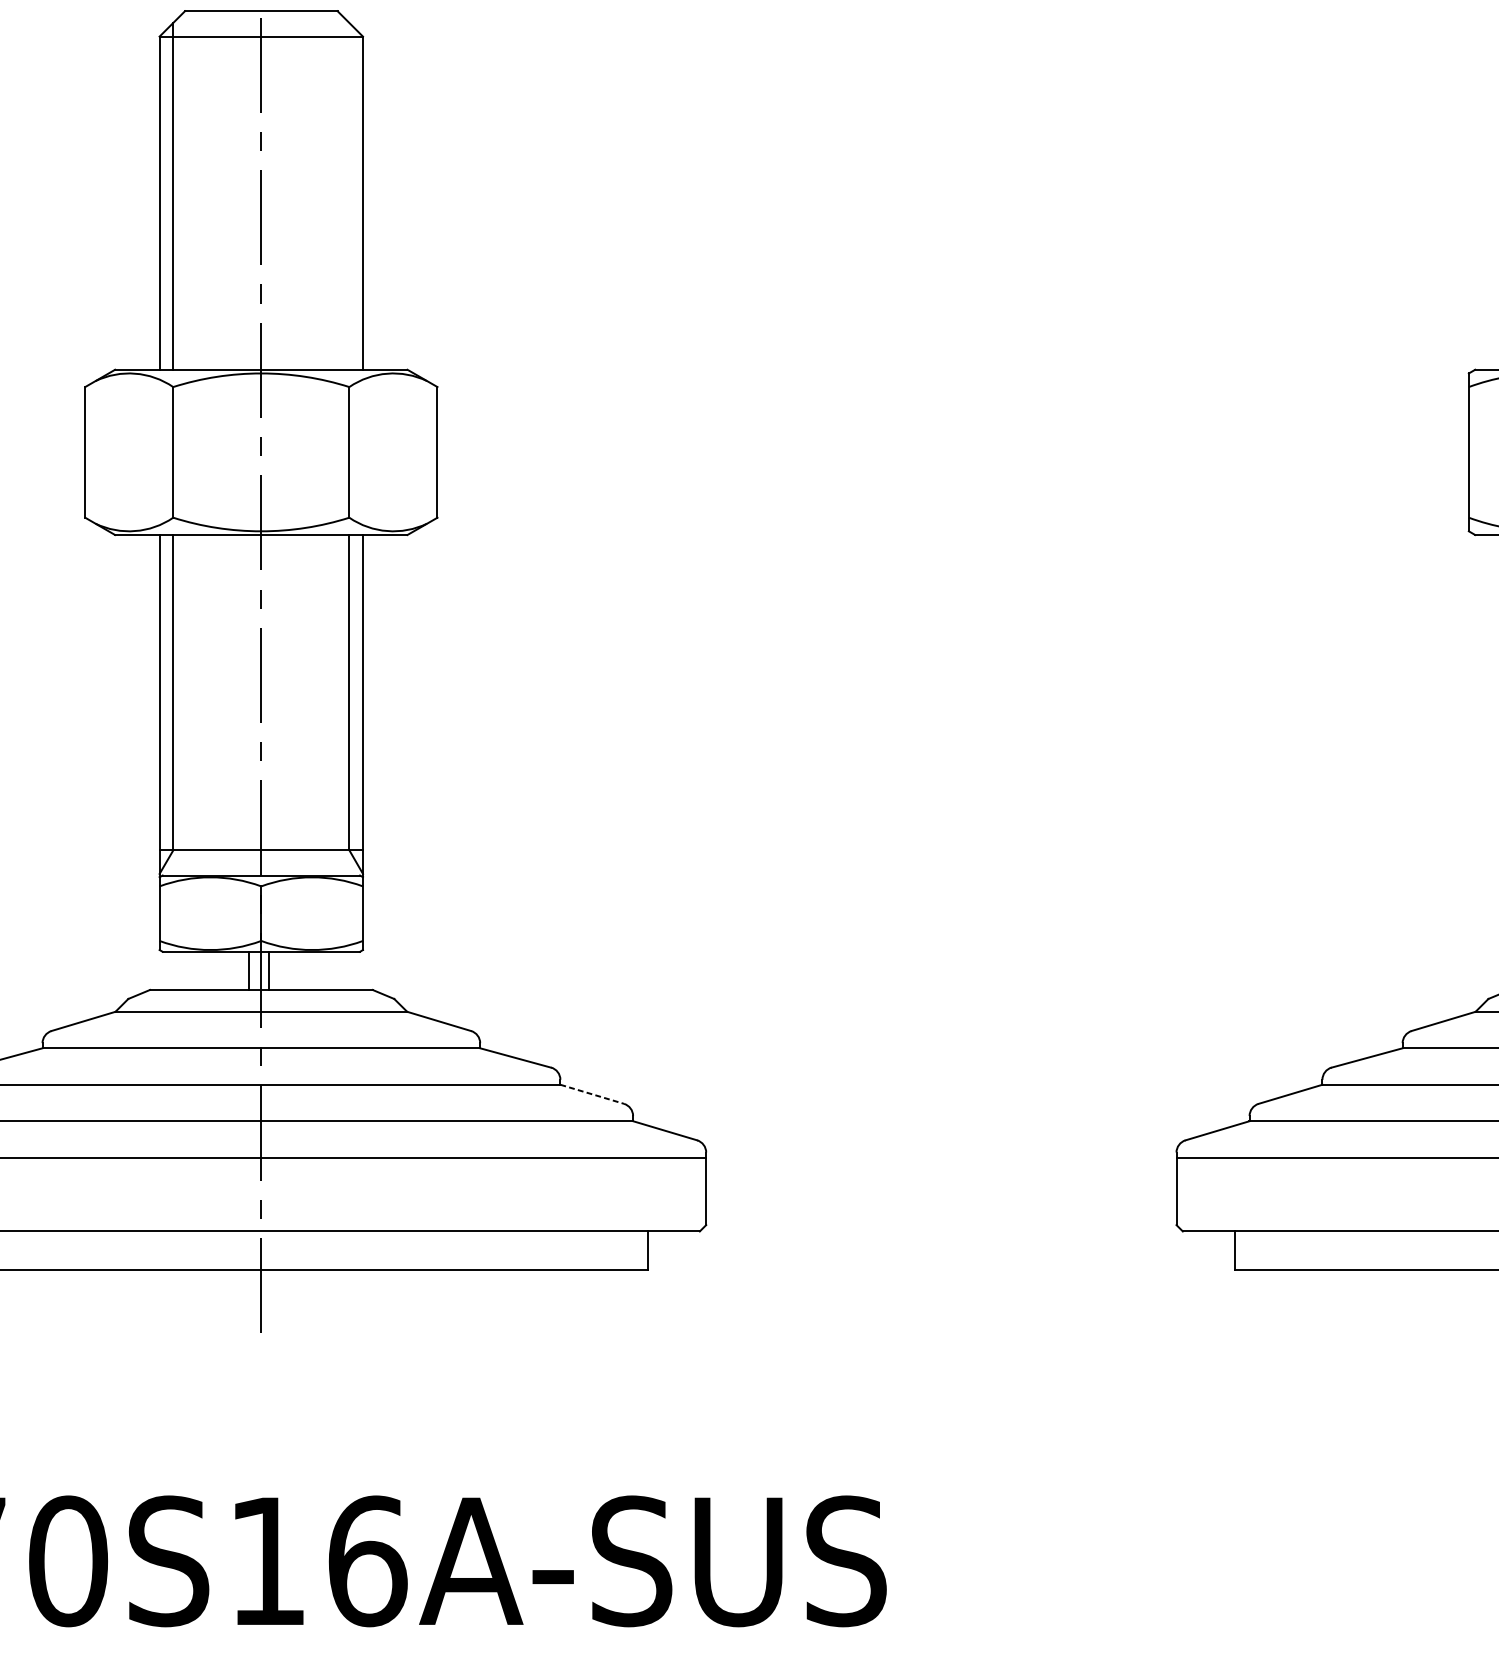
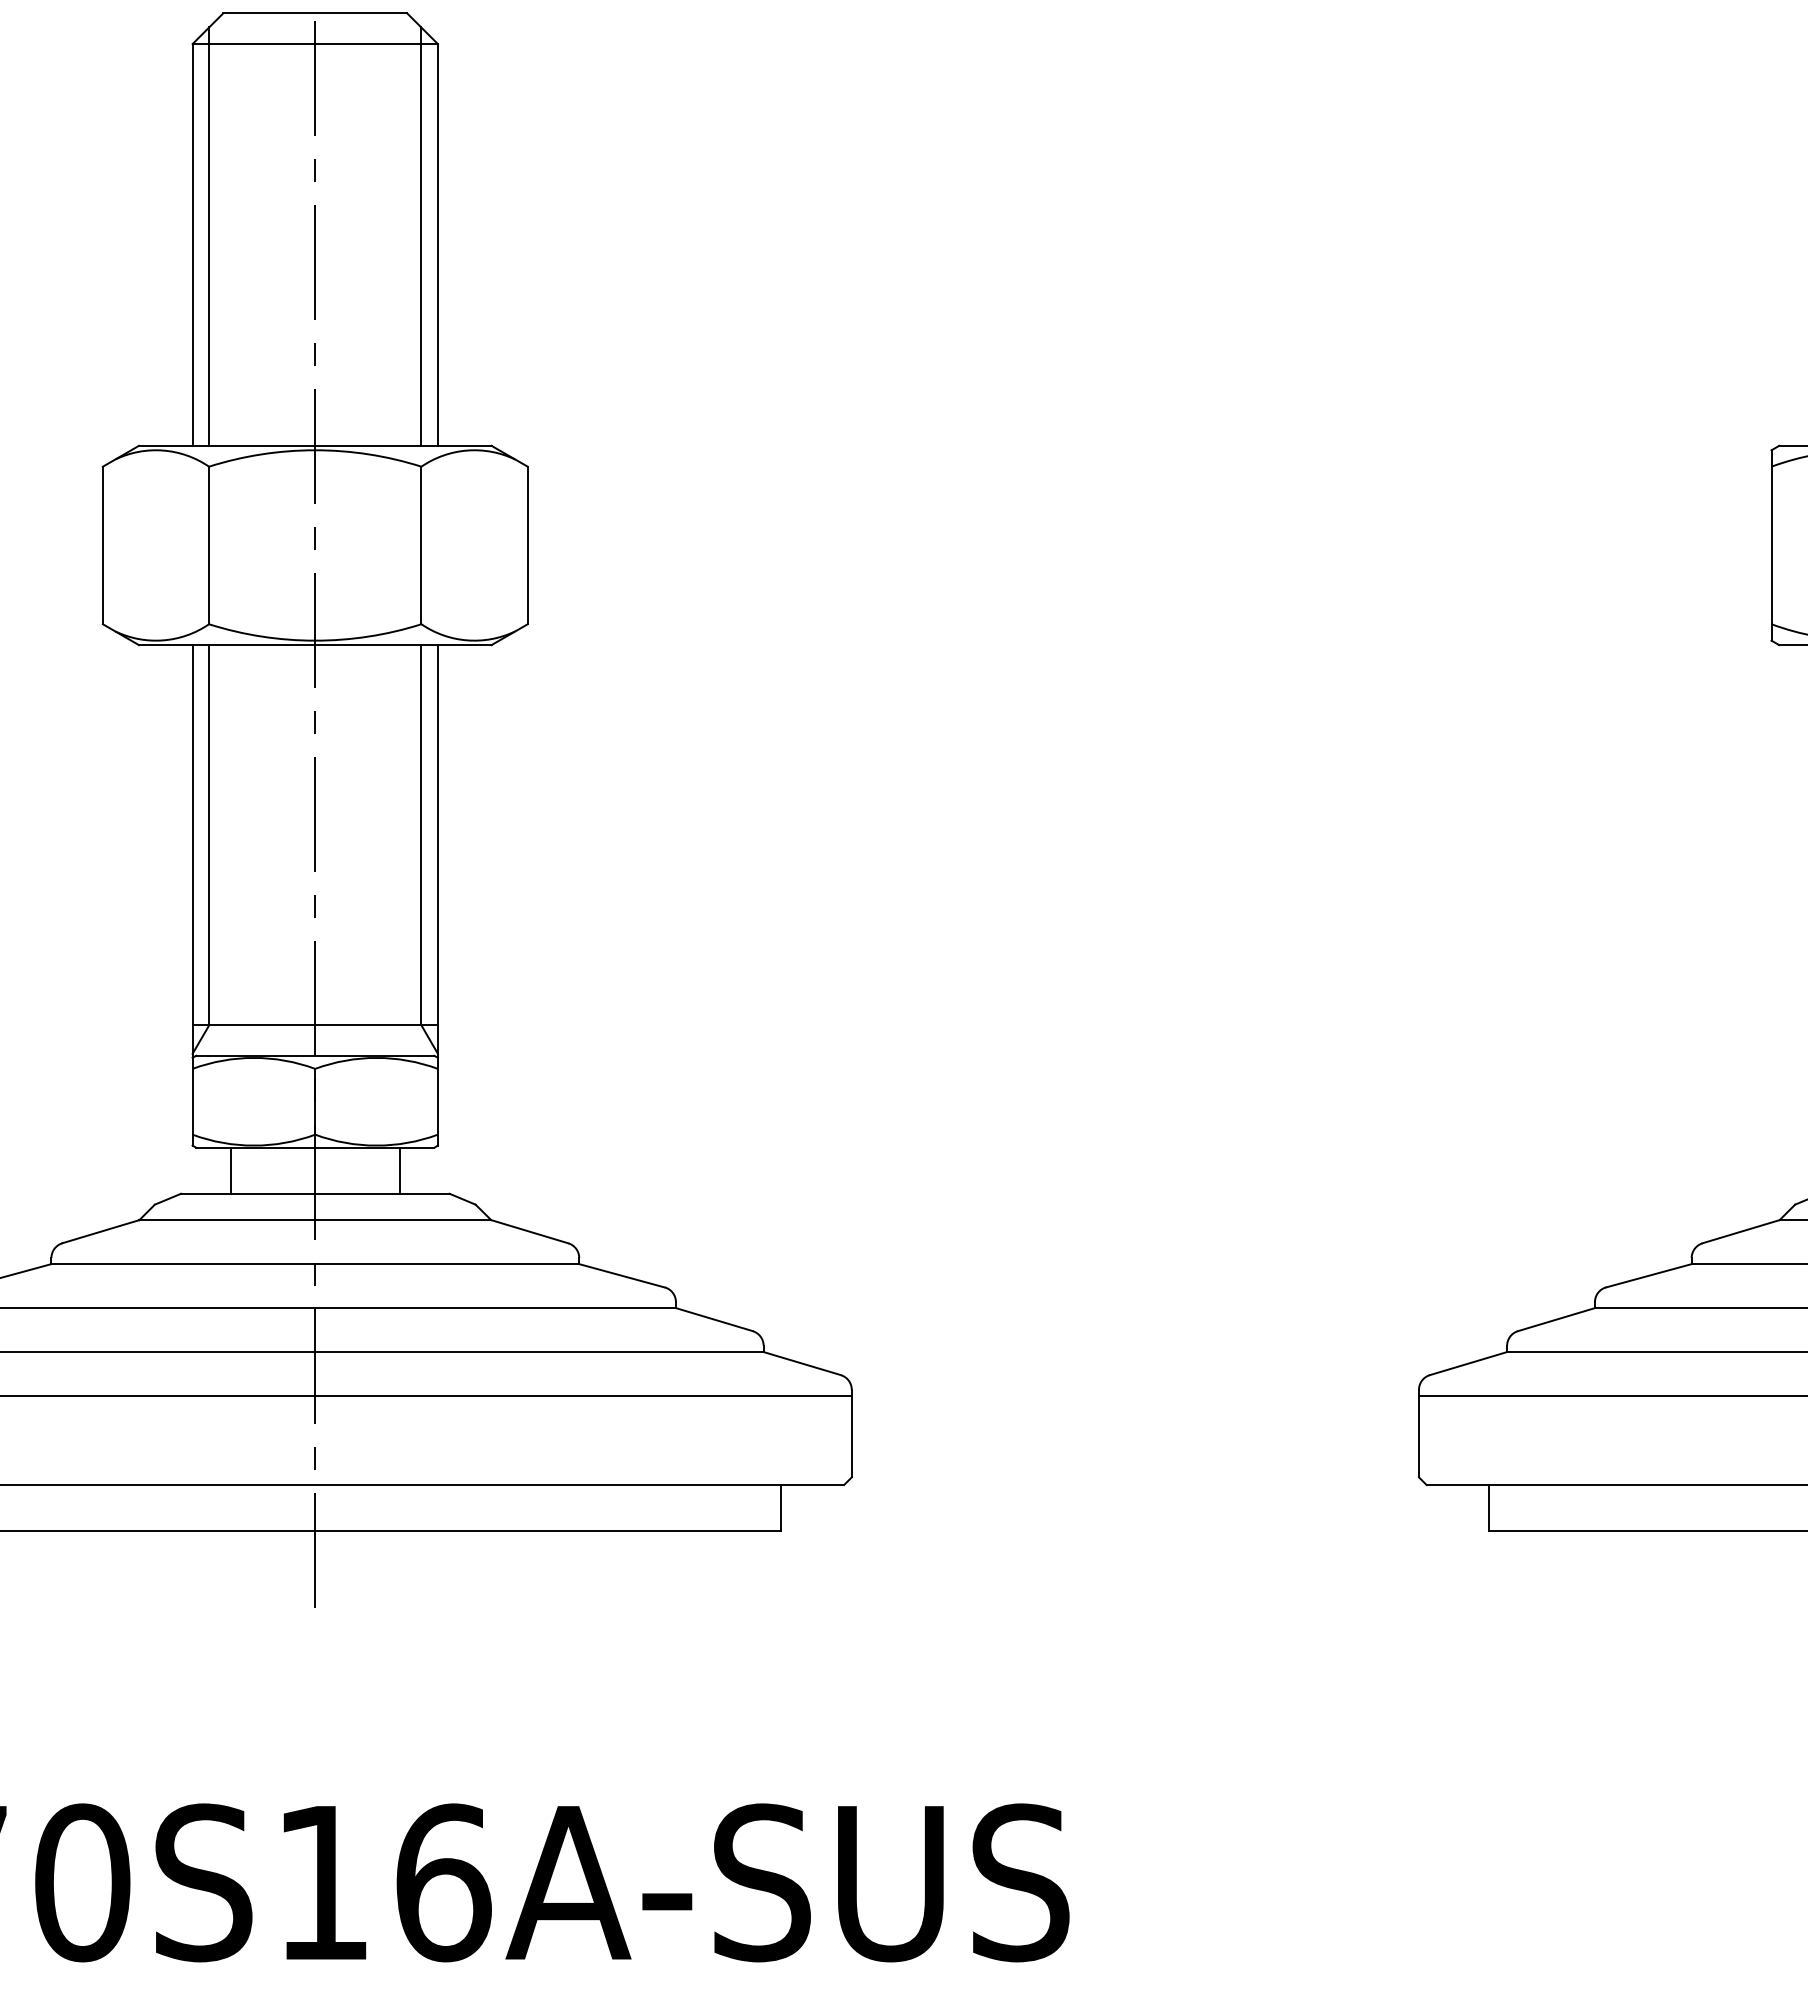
line: (349, 196) -> (421, 236), added
line: (248, 970) -> (230, 1170), moved
line: (268, 970) -> (399, 1170), moved
line: (592, 1094) -> (714, 1319), dashed -> solid

